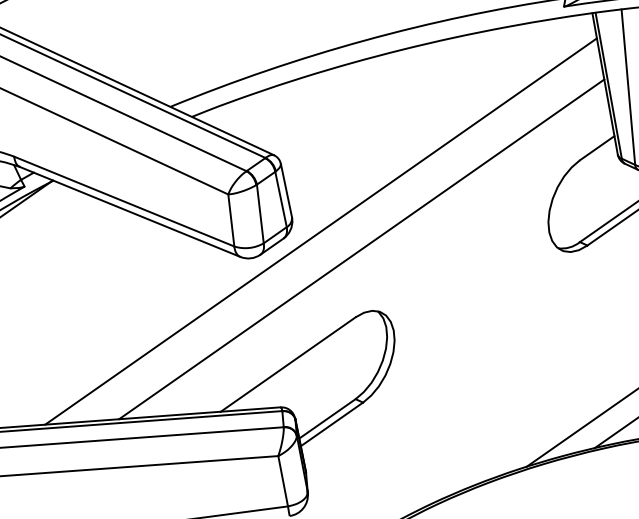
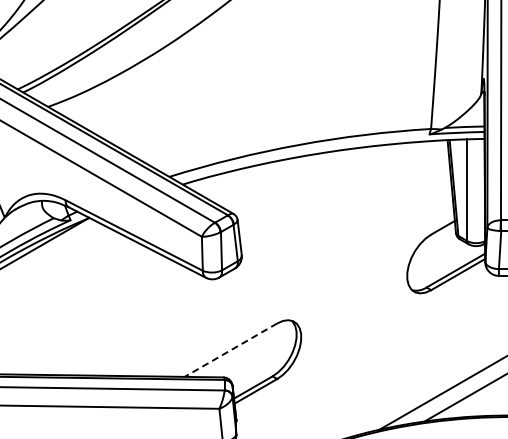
line: (320, 230) -> (259, 265), removed
line: (360, 248) -> (284, 279), removed
line: (287, 365) -> (230, 350), solid -> dashed

